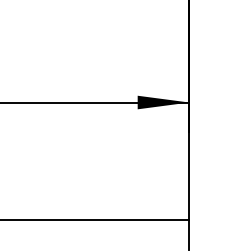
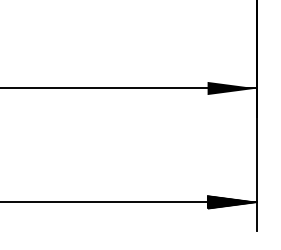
hatch: (163, 219) -> (232, 201), added

